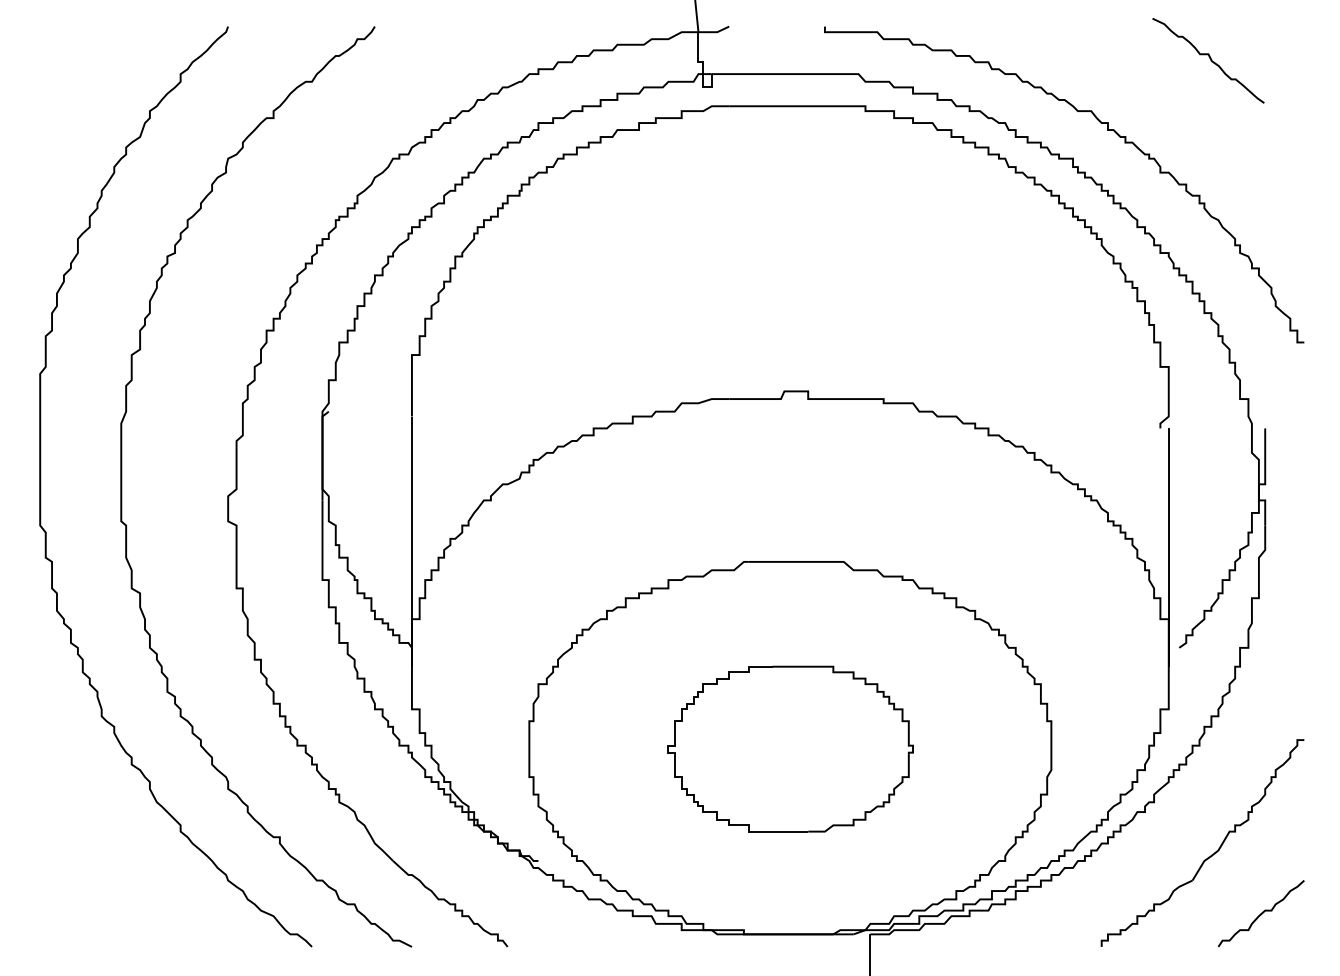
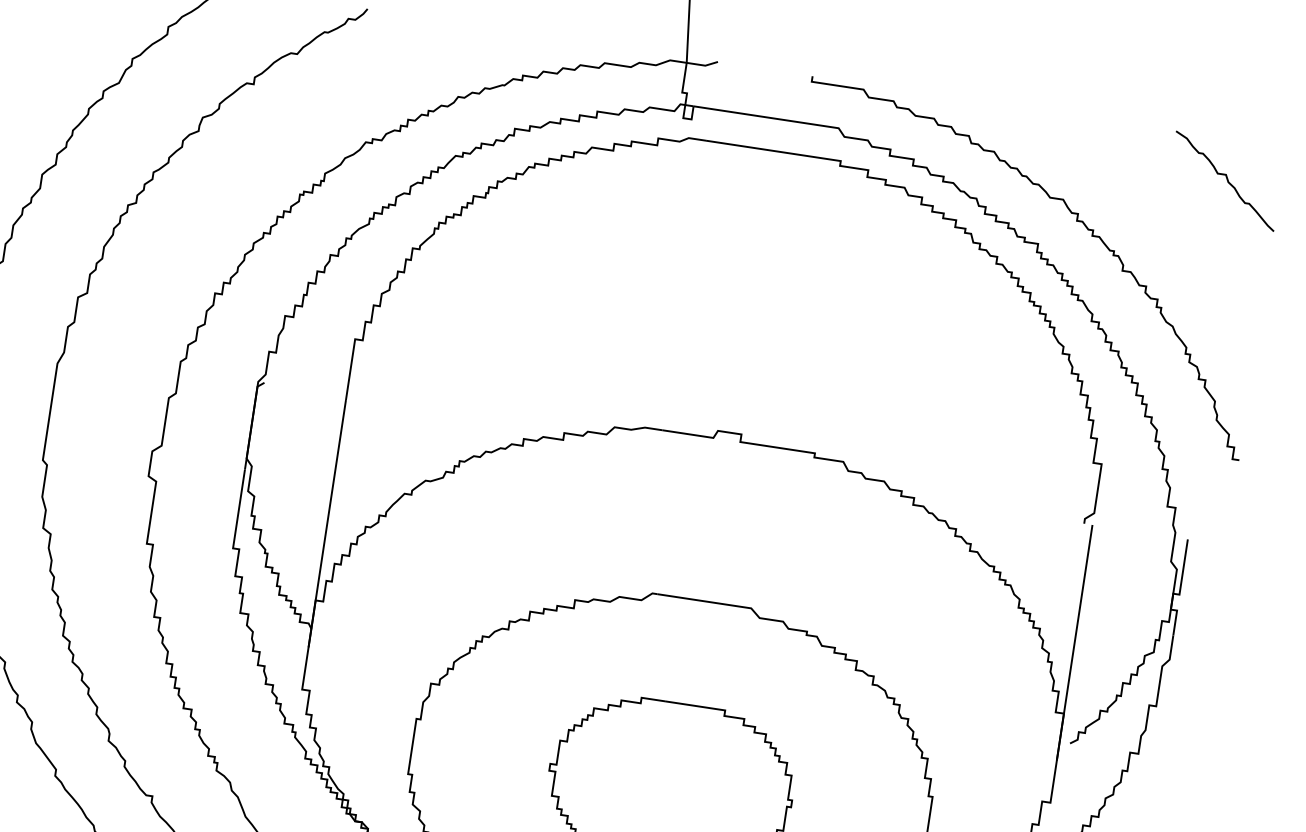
curve: (1210, 60) -> (1227, 181), moved

